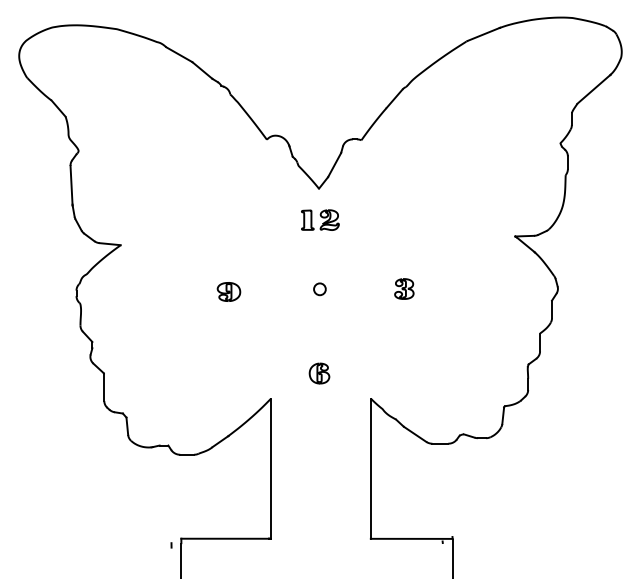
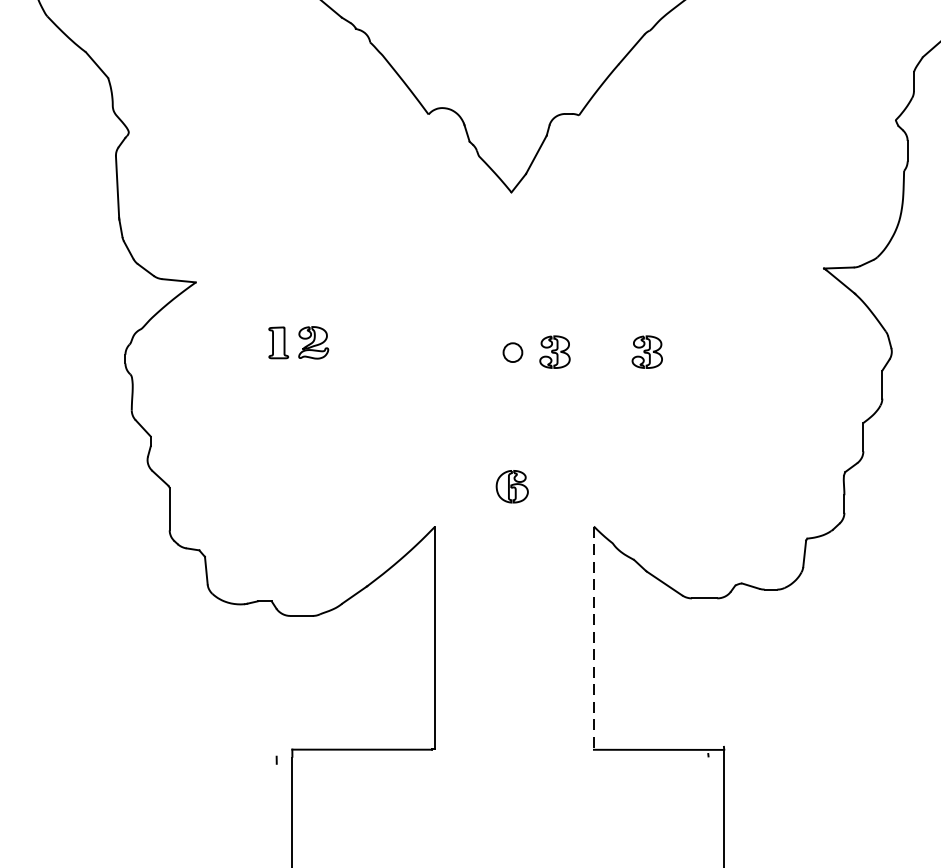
part: (320, 219) -> (298, 341), moved
part: (346, 288) -> (555, 351), added
part: (228, 291) -> (367, 356), removed
line: (370, 469) -> (593, 639), solid -> dashed

